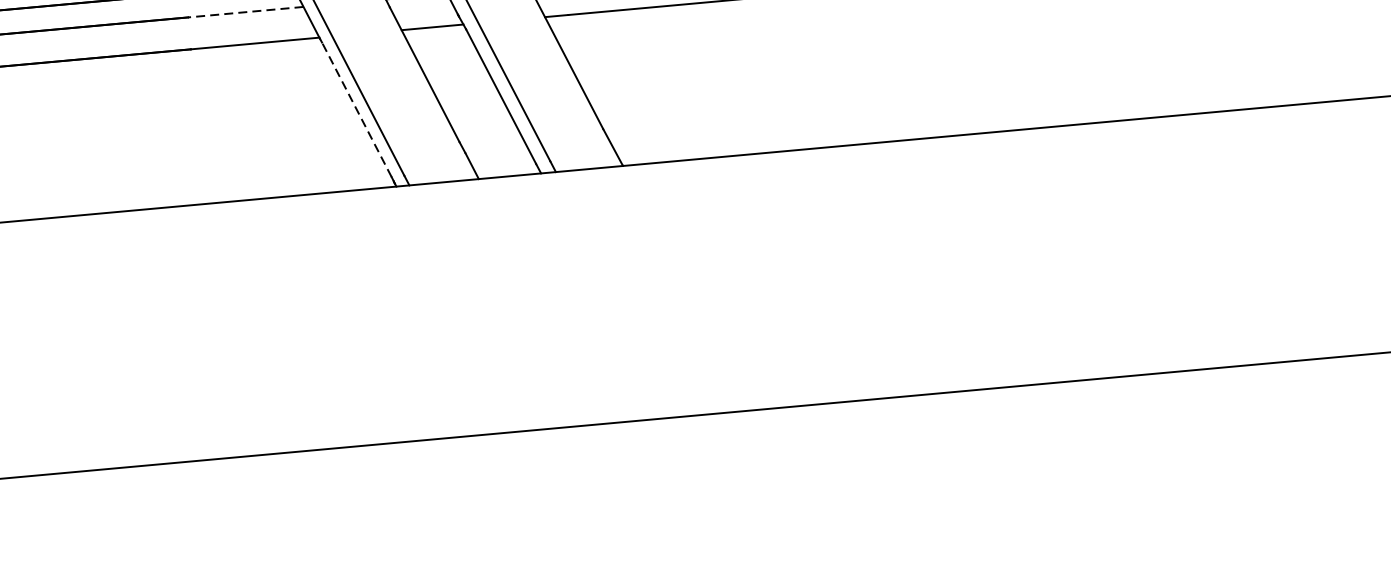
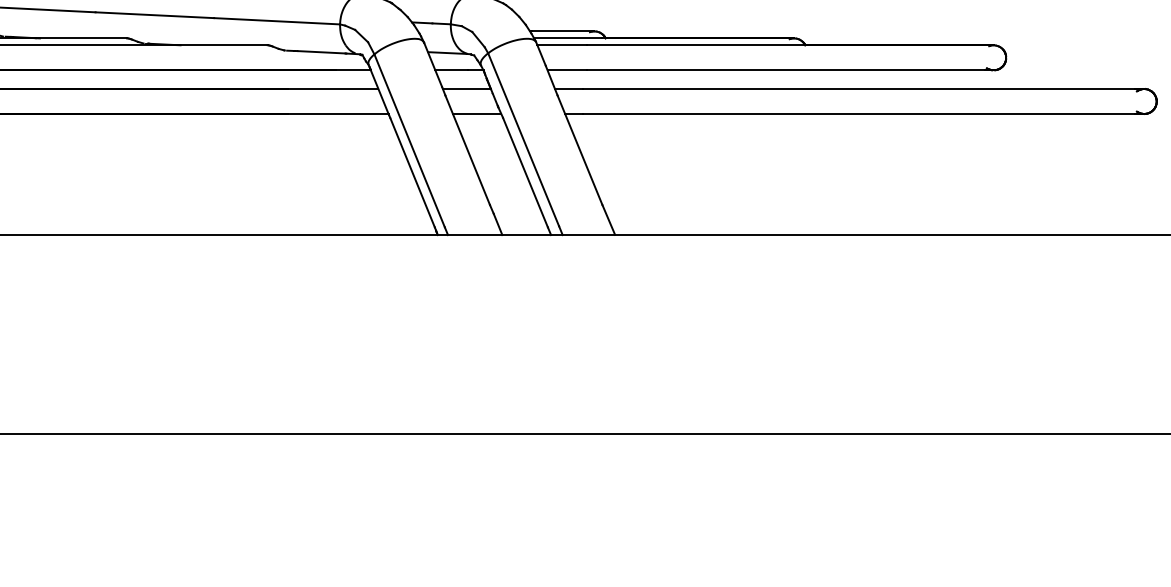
line: (244, 12) -> (332, 89), dashed -> solid
line: (356, 109) -> (412, 172), dashed -> solid

